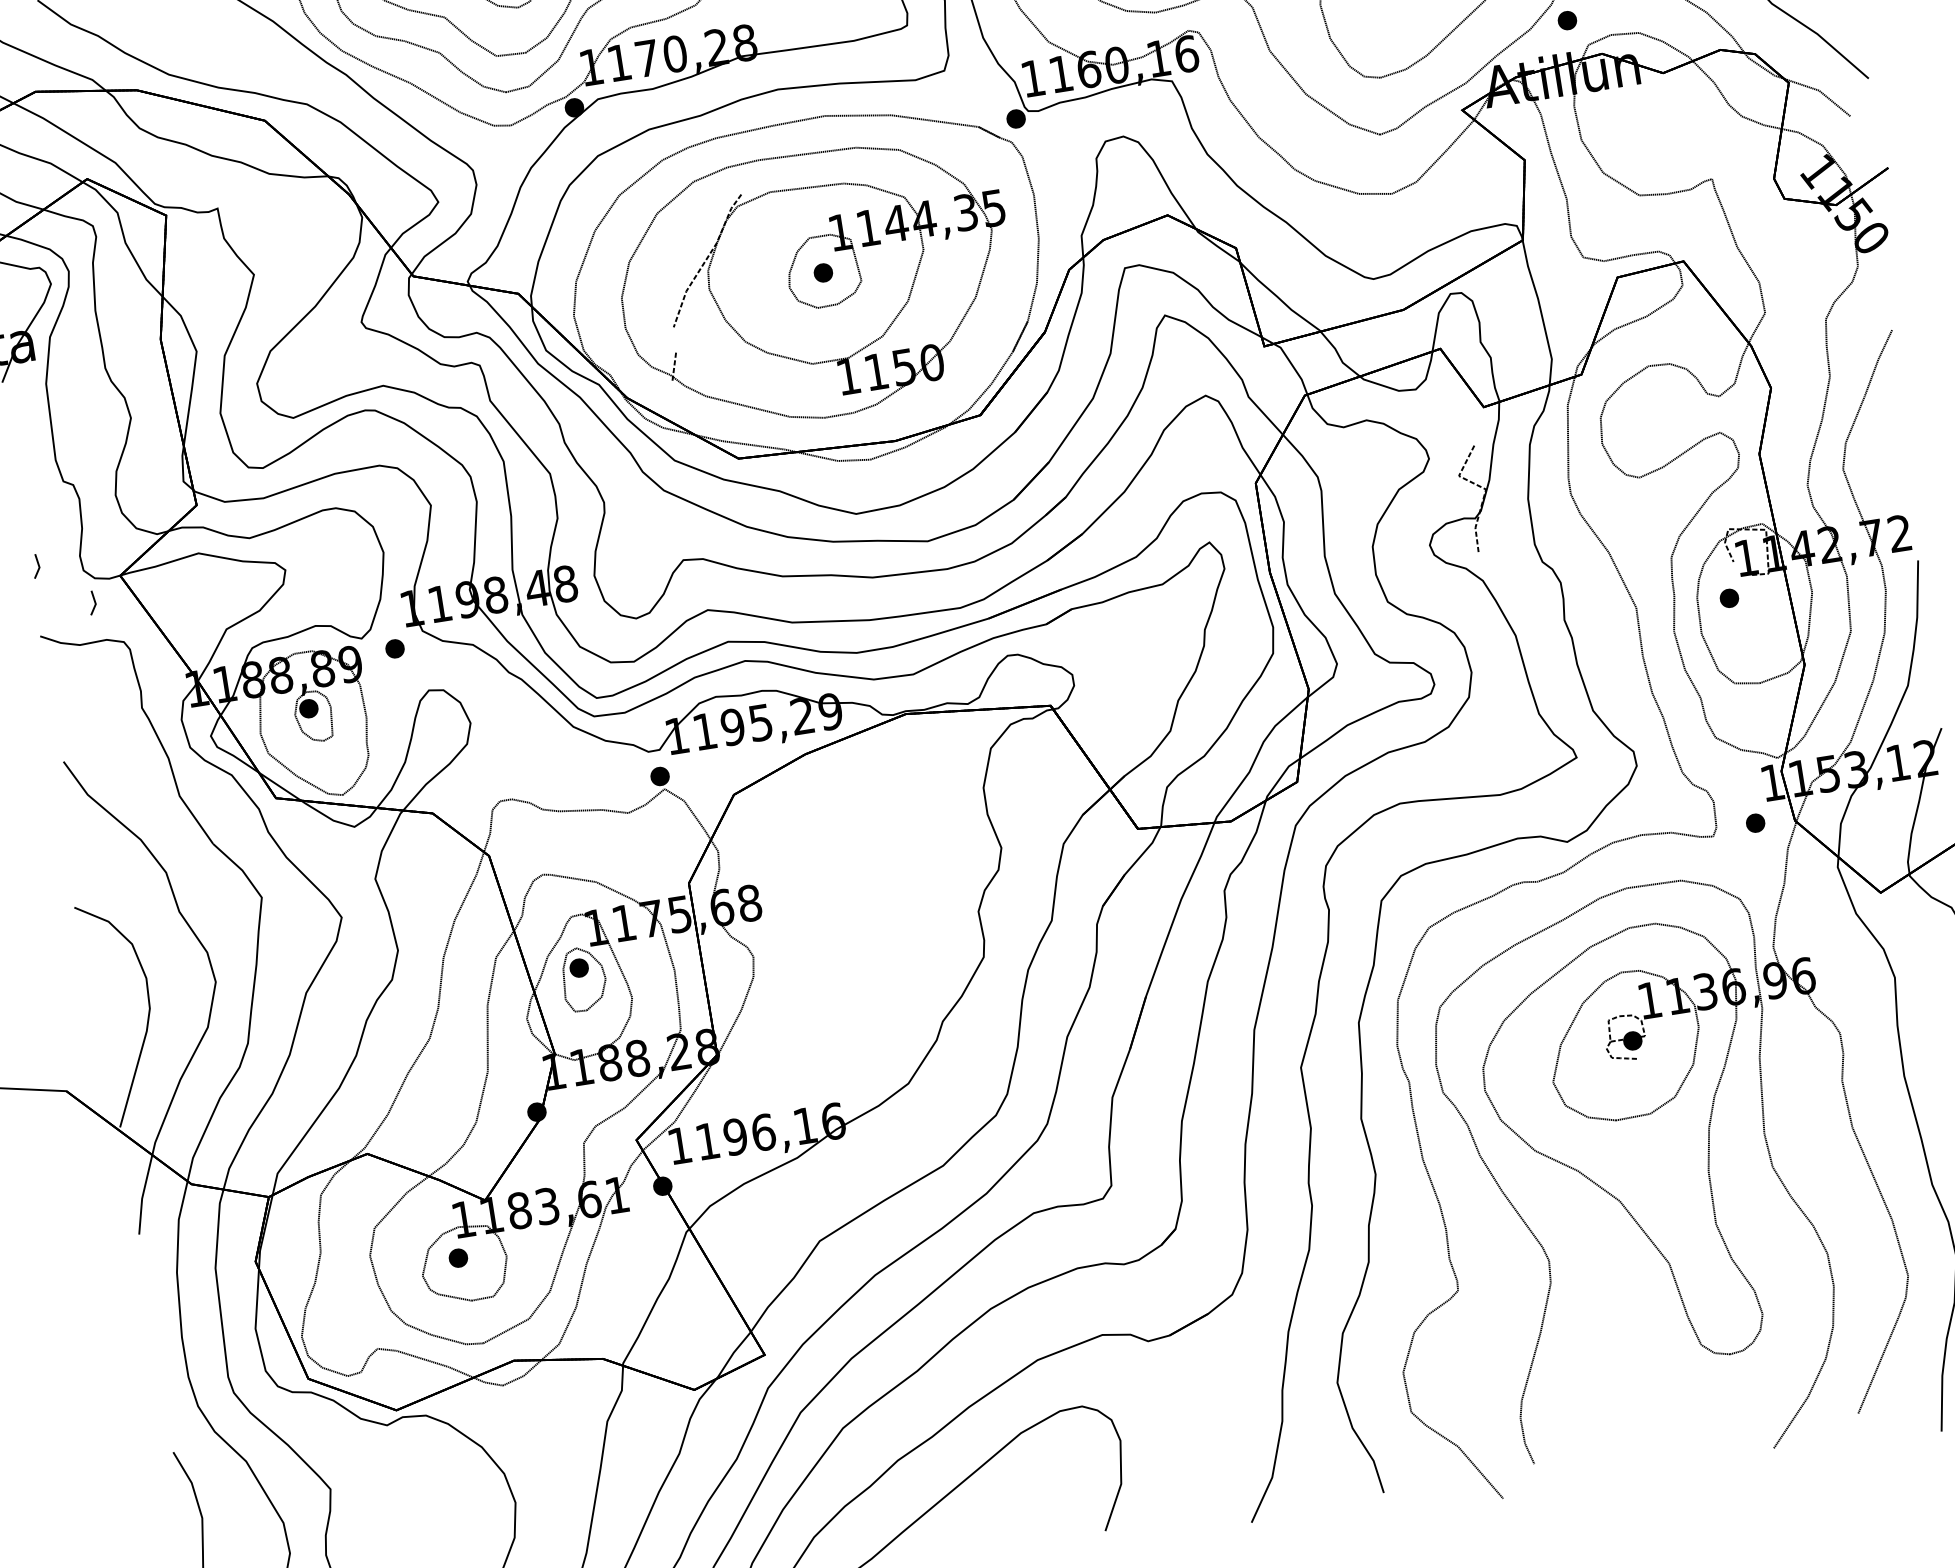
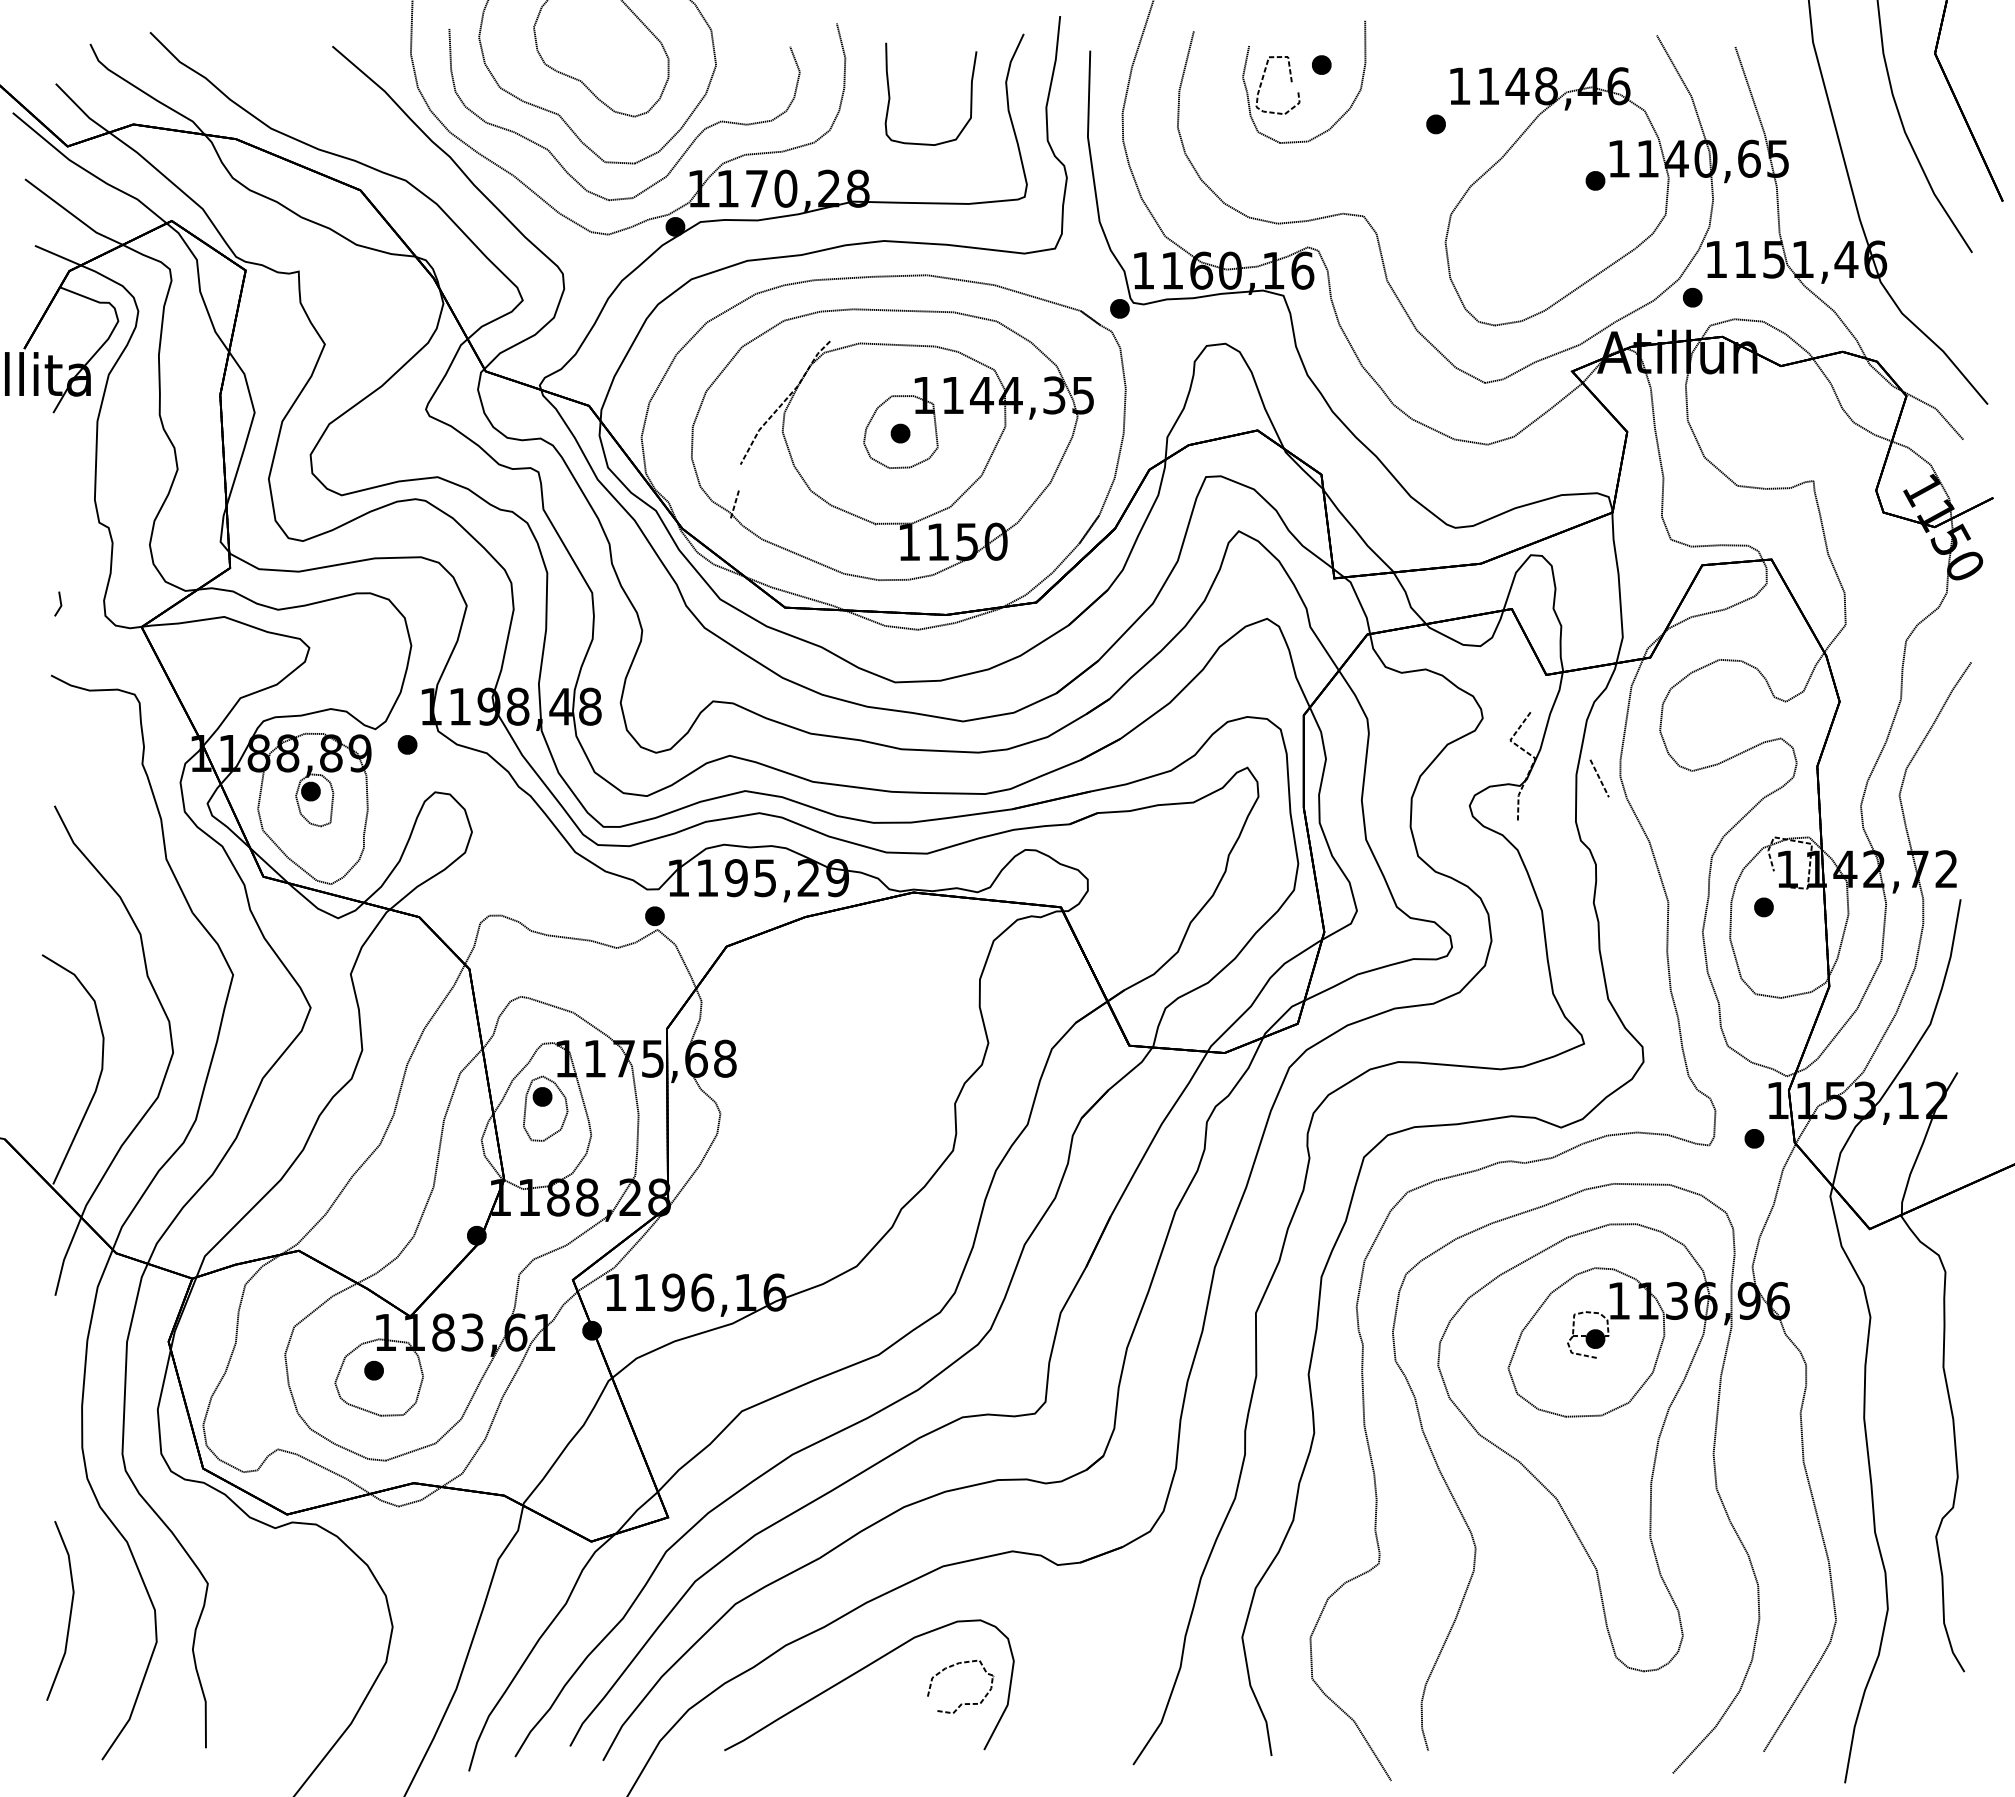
line: (1550, 499) -> (1599, 778), added
line: (94, 602) -> (111, 649), removed
curve: (1075, 1489) -> (960, 1703), added

